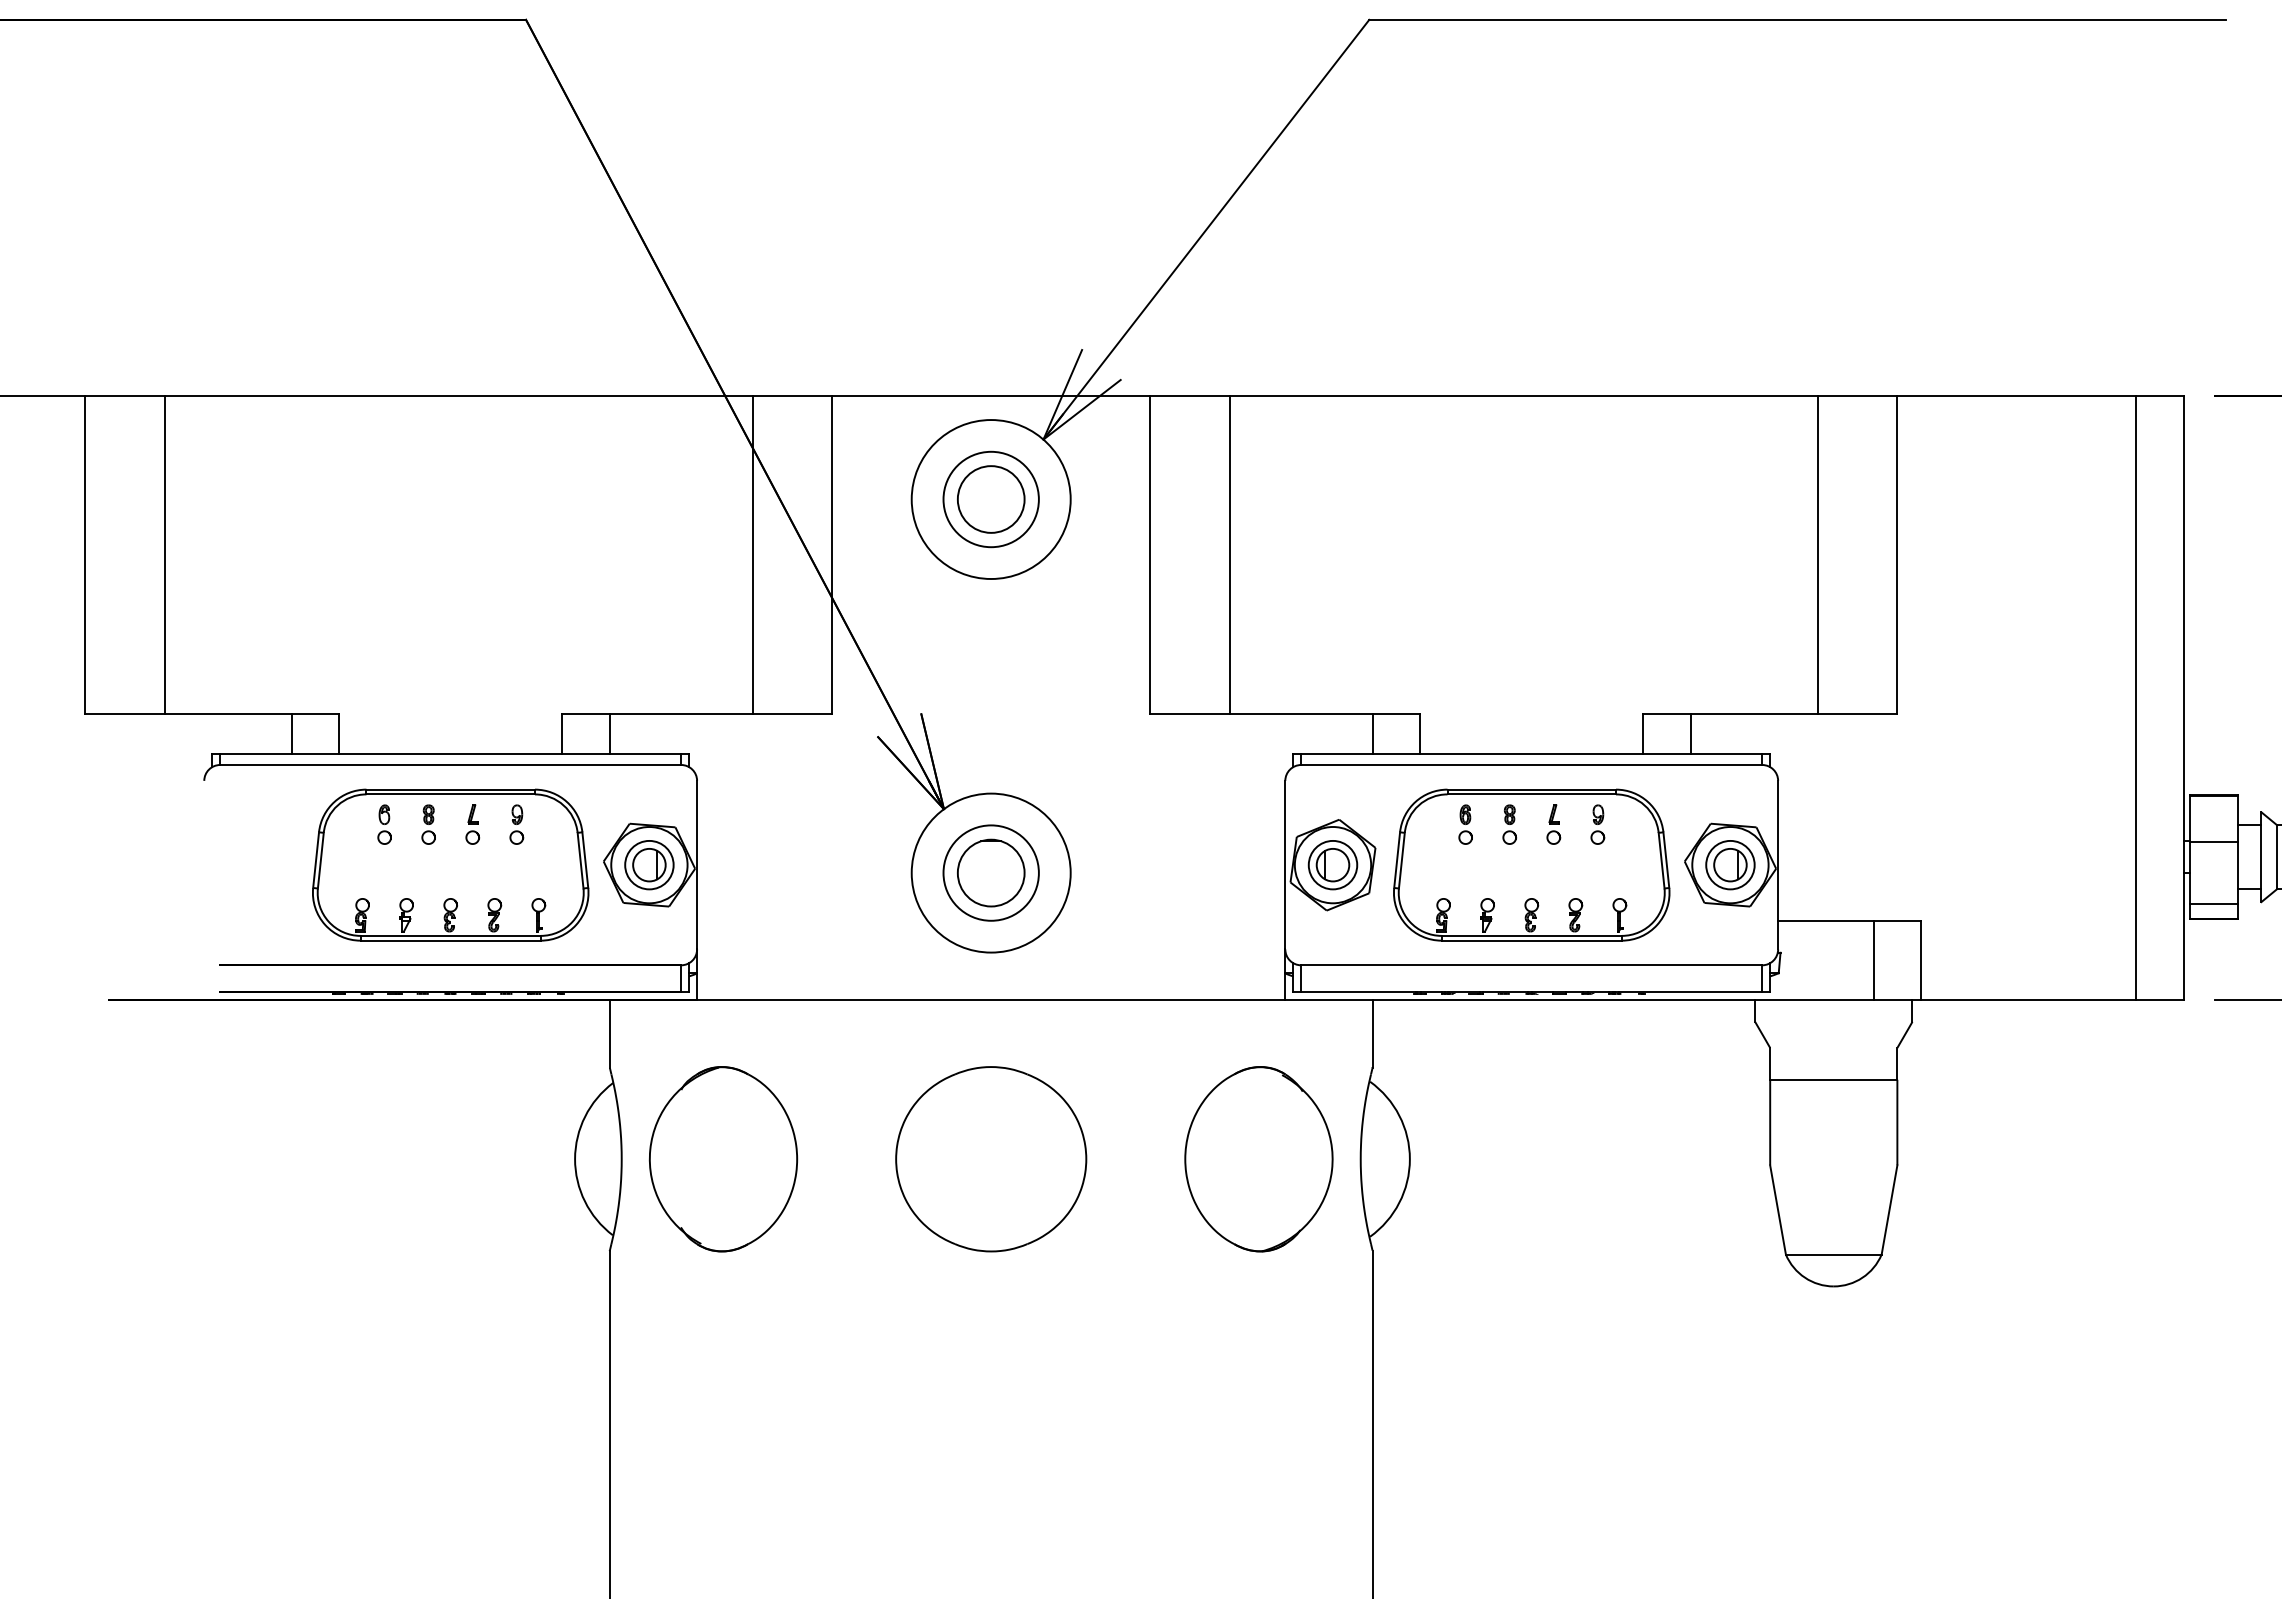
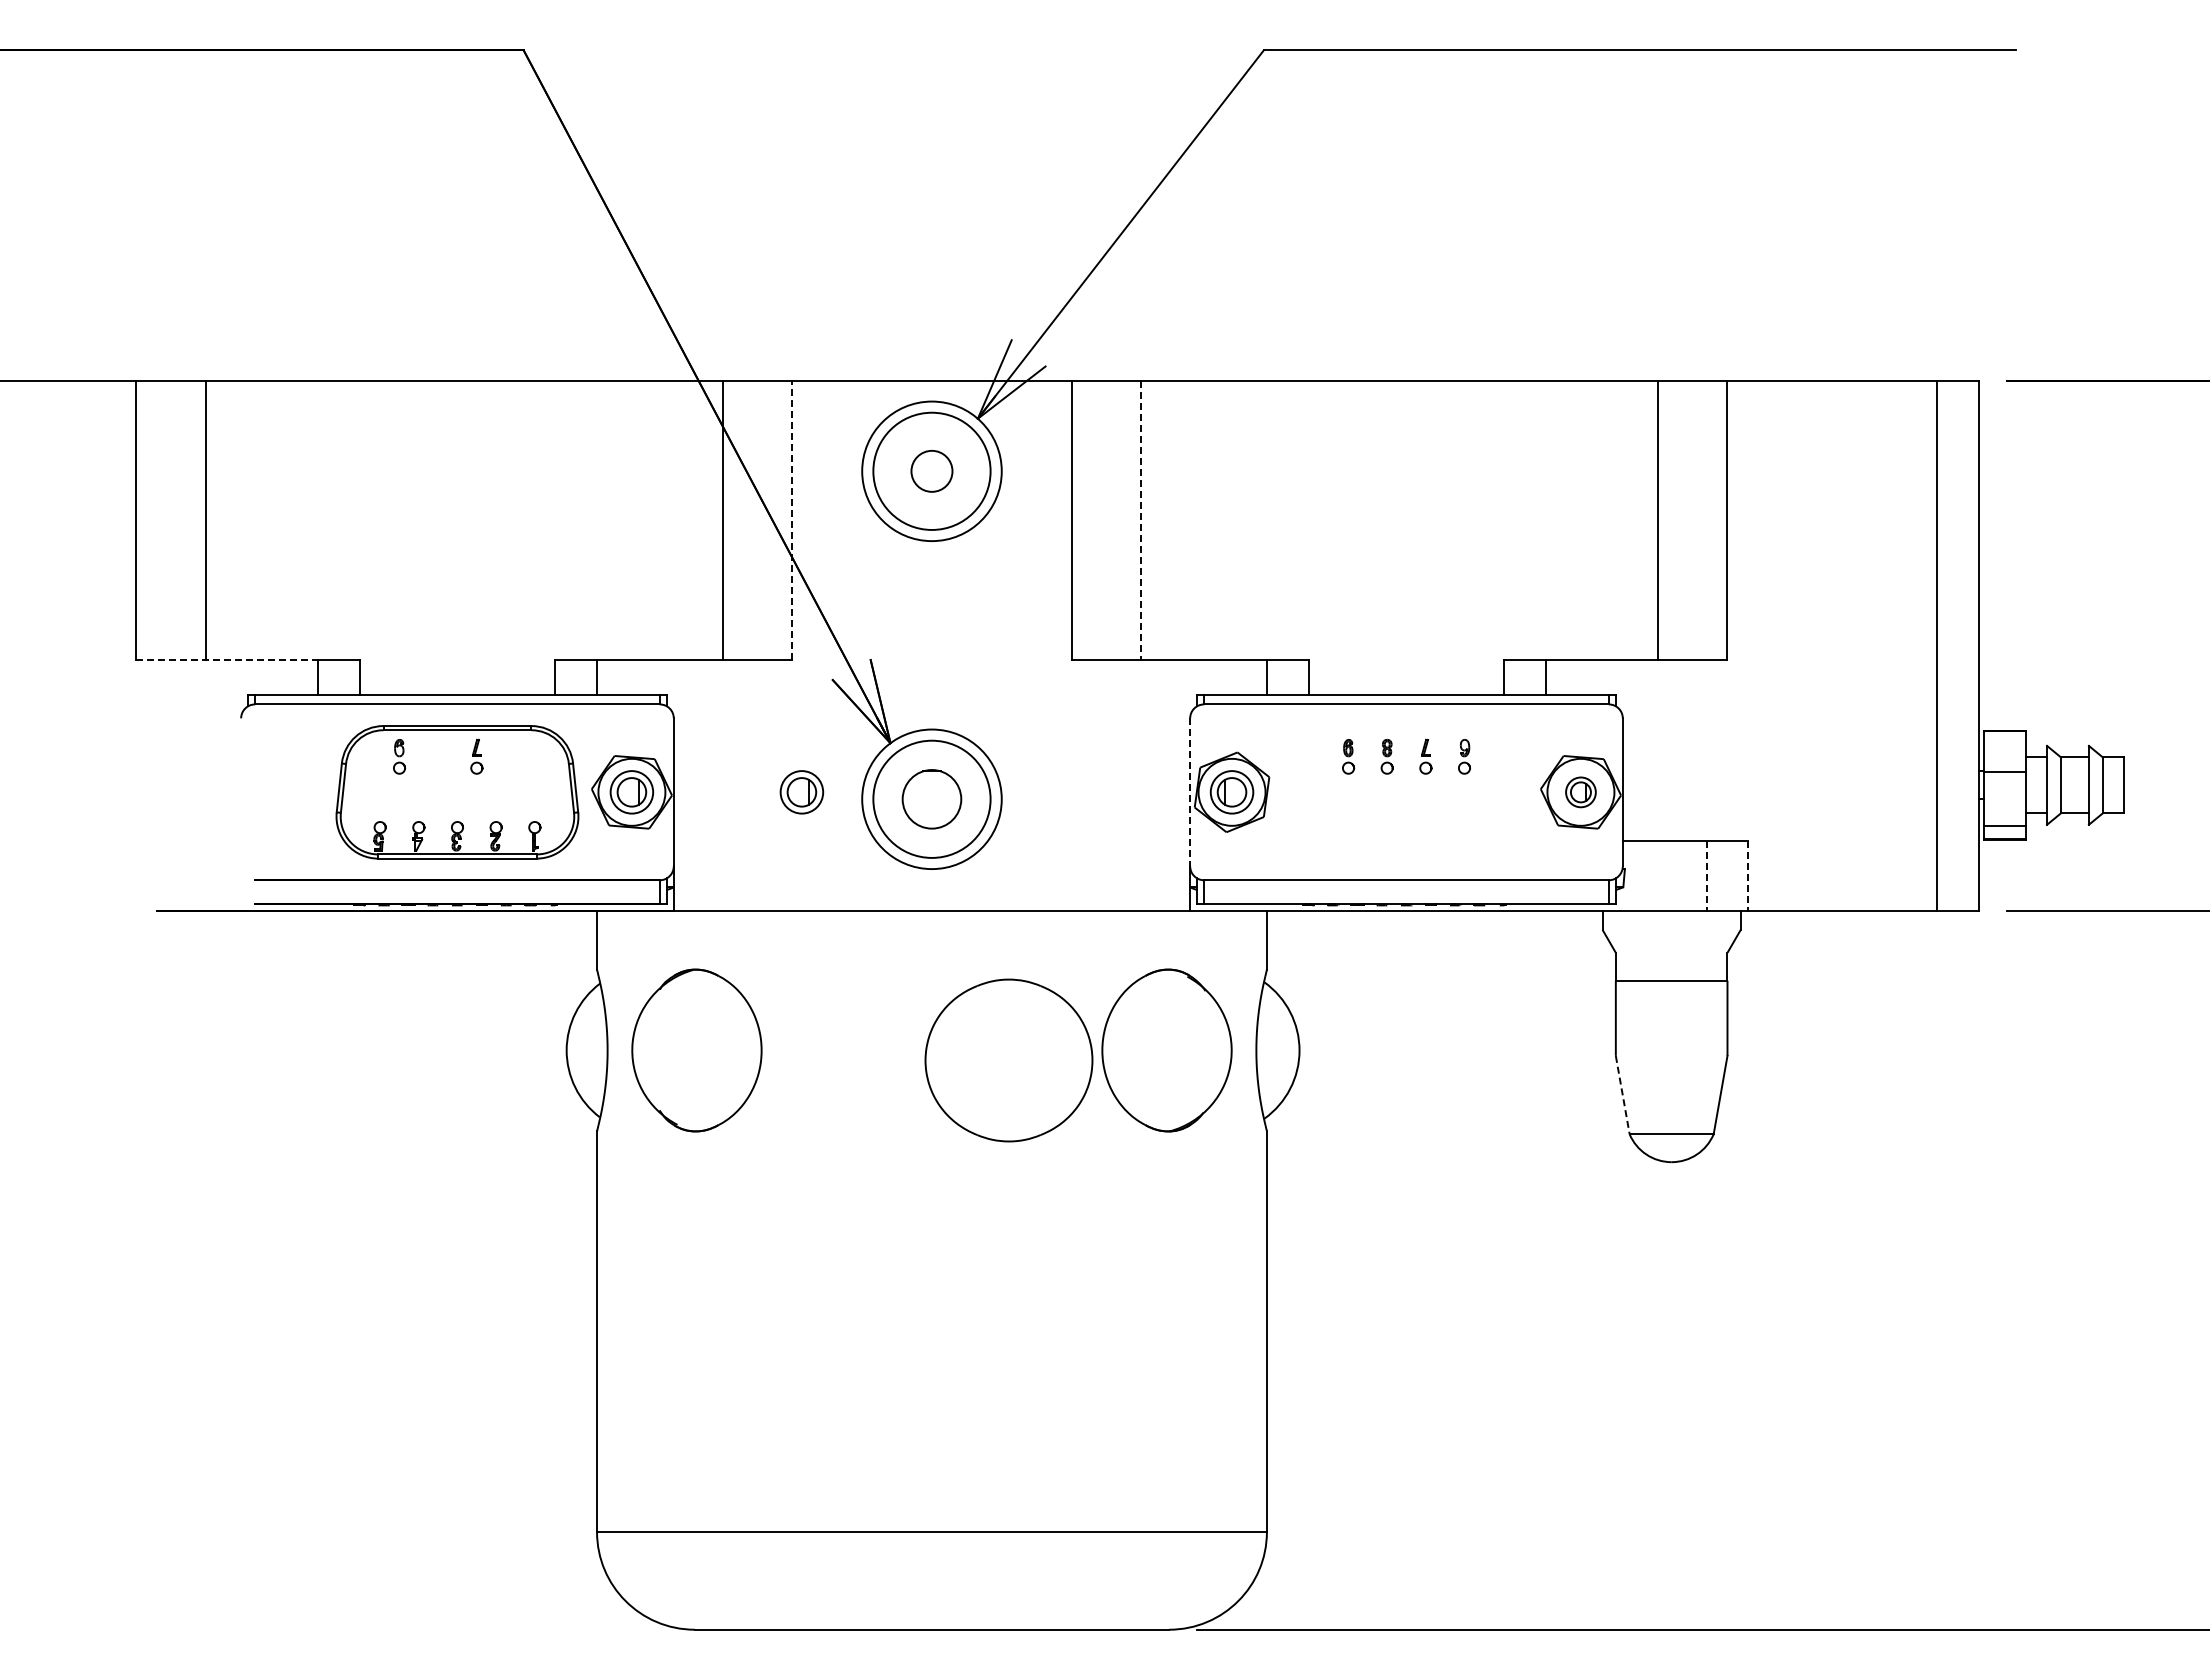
circle: (990, 499) -> (931, 471), size x0.7
circle: (990, 499) -> (931, 471), size x1.4
line: (832, 555) -> (792, 520), solid -> dashed
line: (1229, 555) -> (1141, 520), solid -> dashed
line: (188, 713) -> (227, 659), solid -> dashed
part: (427, 824) -> (437, 756), removed
part: (516, 824) -> (515, 756), removed
part: (842, 865) -> (801, 792), added
line: (1285, 865) -> (1190, 792), solid -> dashed
part: (1531, 865) -> (1406, 792), removed
part: (1729, 865) -> (1580, 792), size x0.7
circle: (990, 873) -> (931, 799), size x1.4
line: (1873, 961) -> (1706, 876), solid -> dashed
line: (1921, 961) -> (1748, 876), solid -> dashed
part: (990, 1159) -> (1008, 1060), moved
line: (1777, 1210) -> (1622, 1095), solid -> dashed

